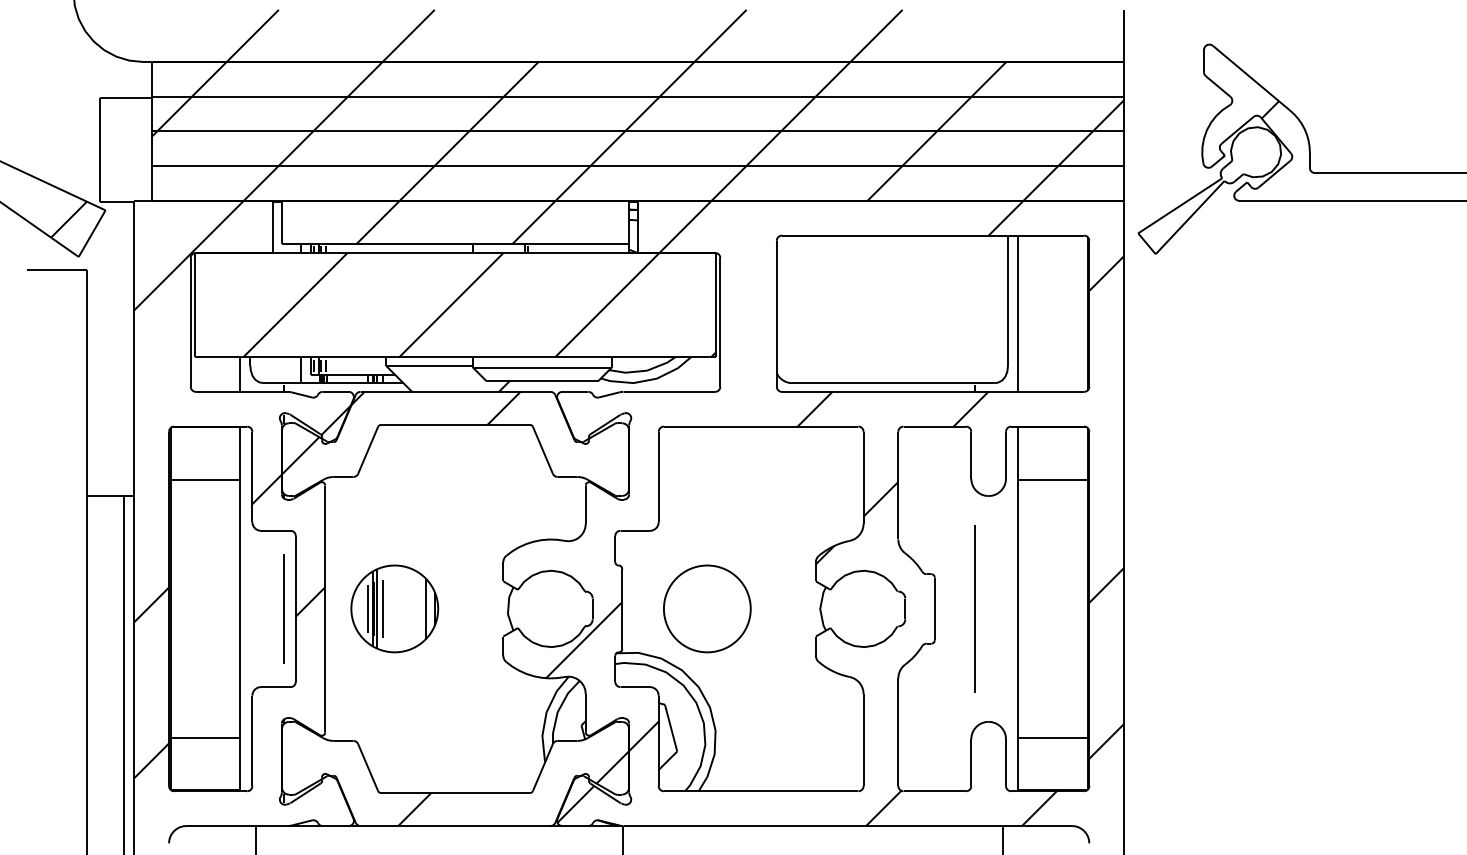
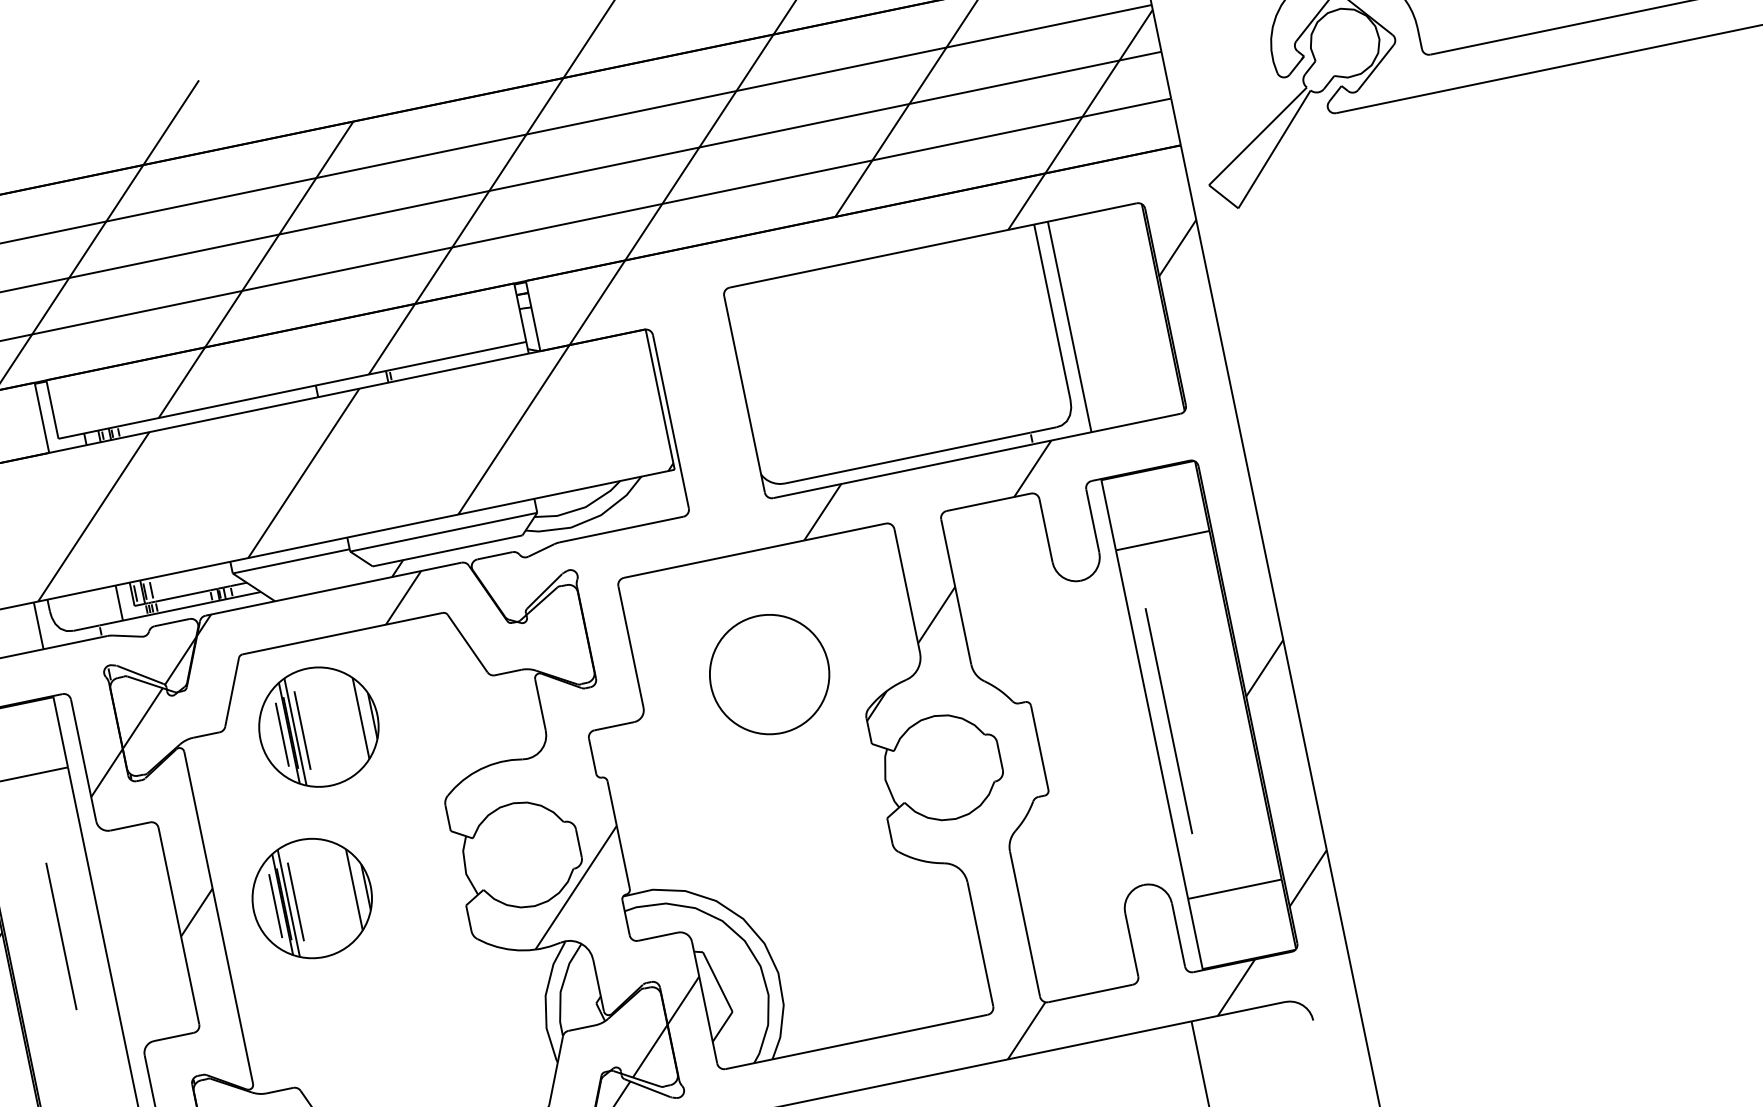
part: (424, 487) -> (318, 726), added
line: (283, 608) -> (61, 935), moved
circle: (707, 608) -> (769, 673), moved
line: (974, 608) -> (1168, 720), moved

